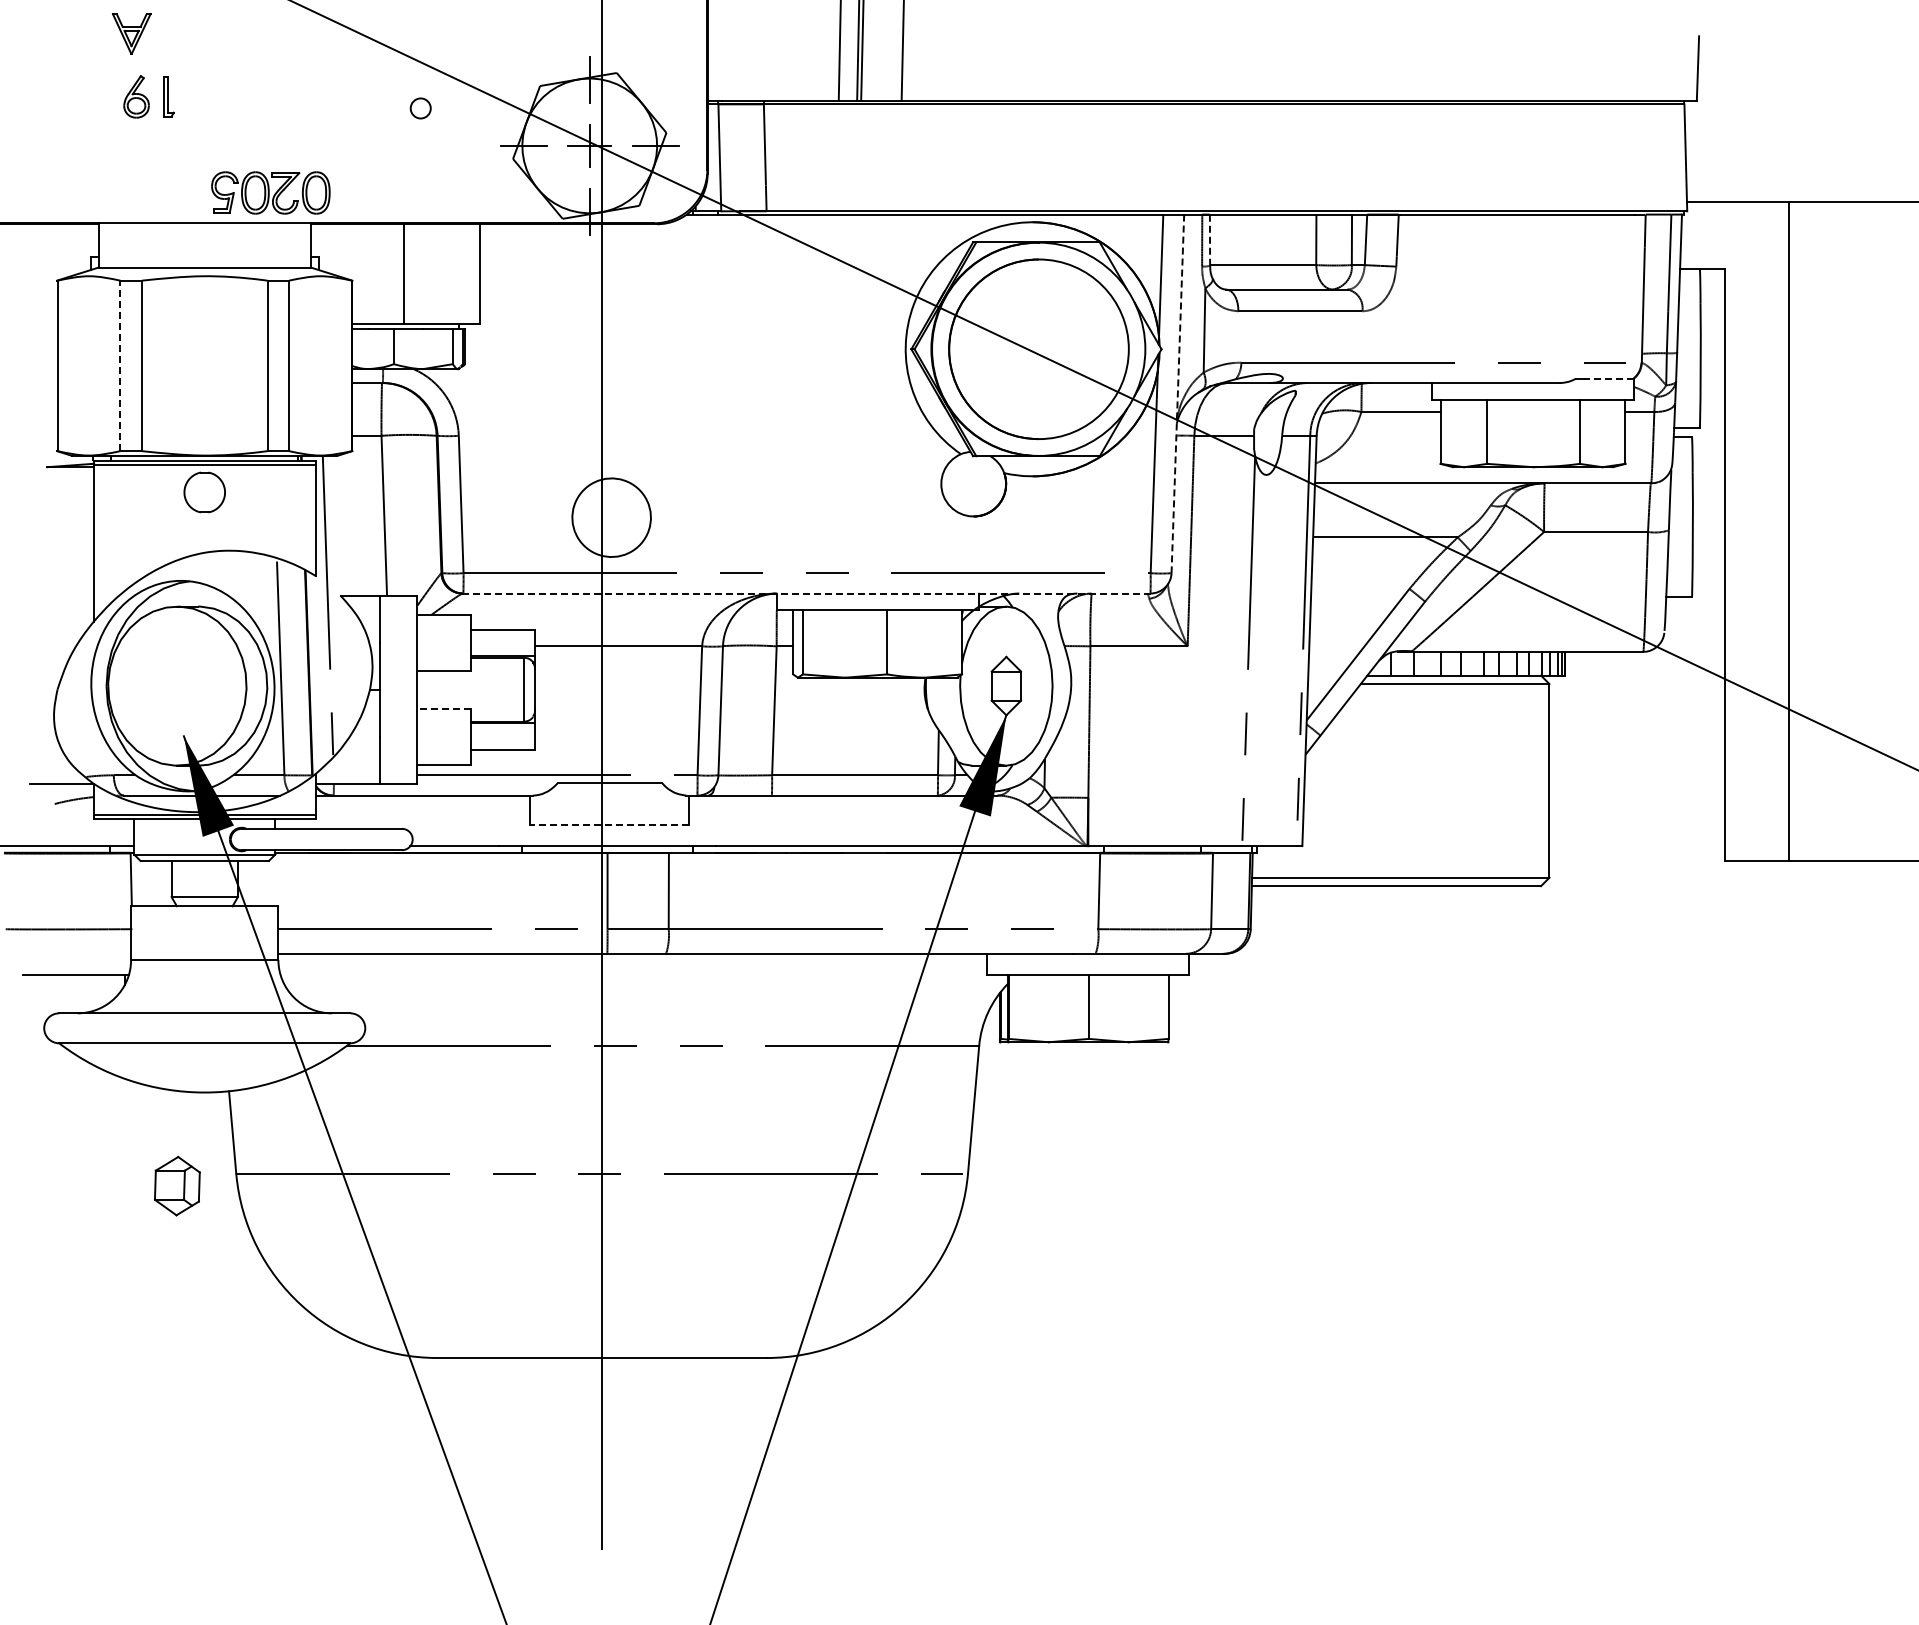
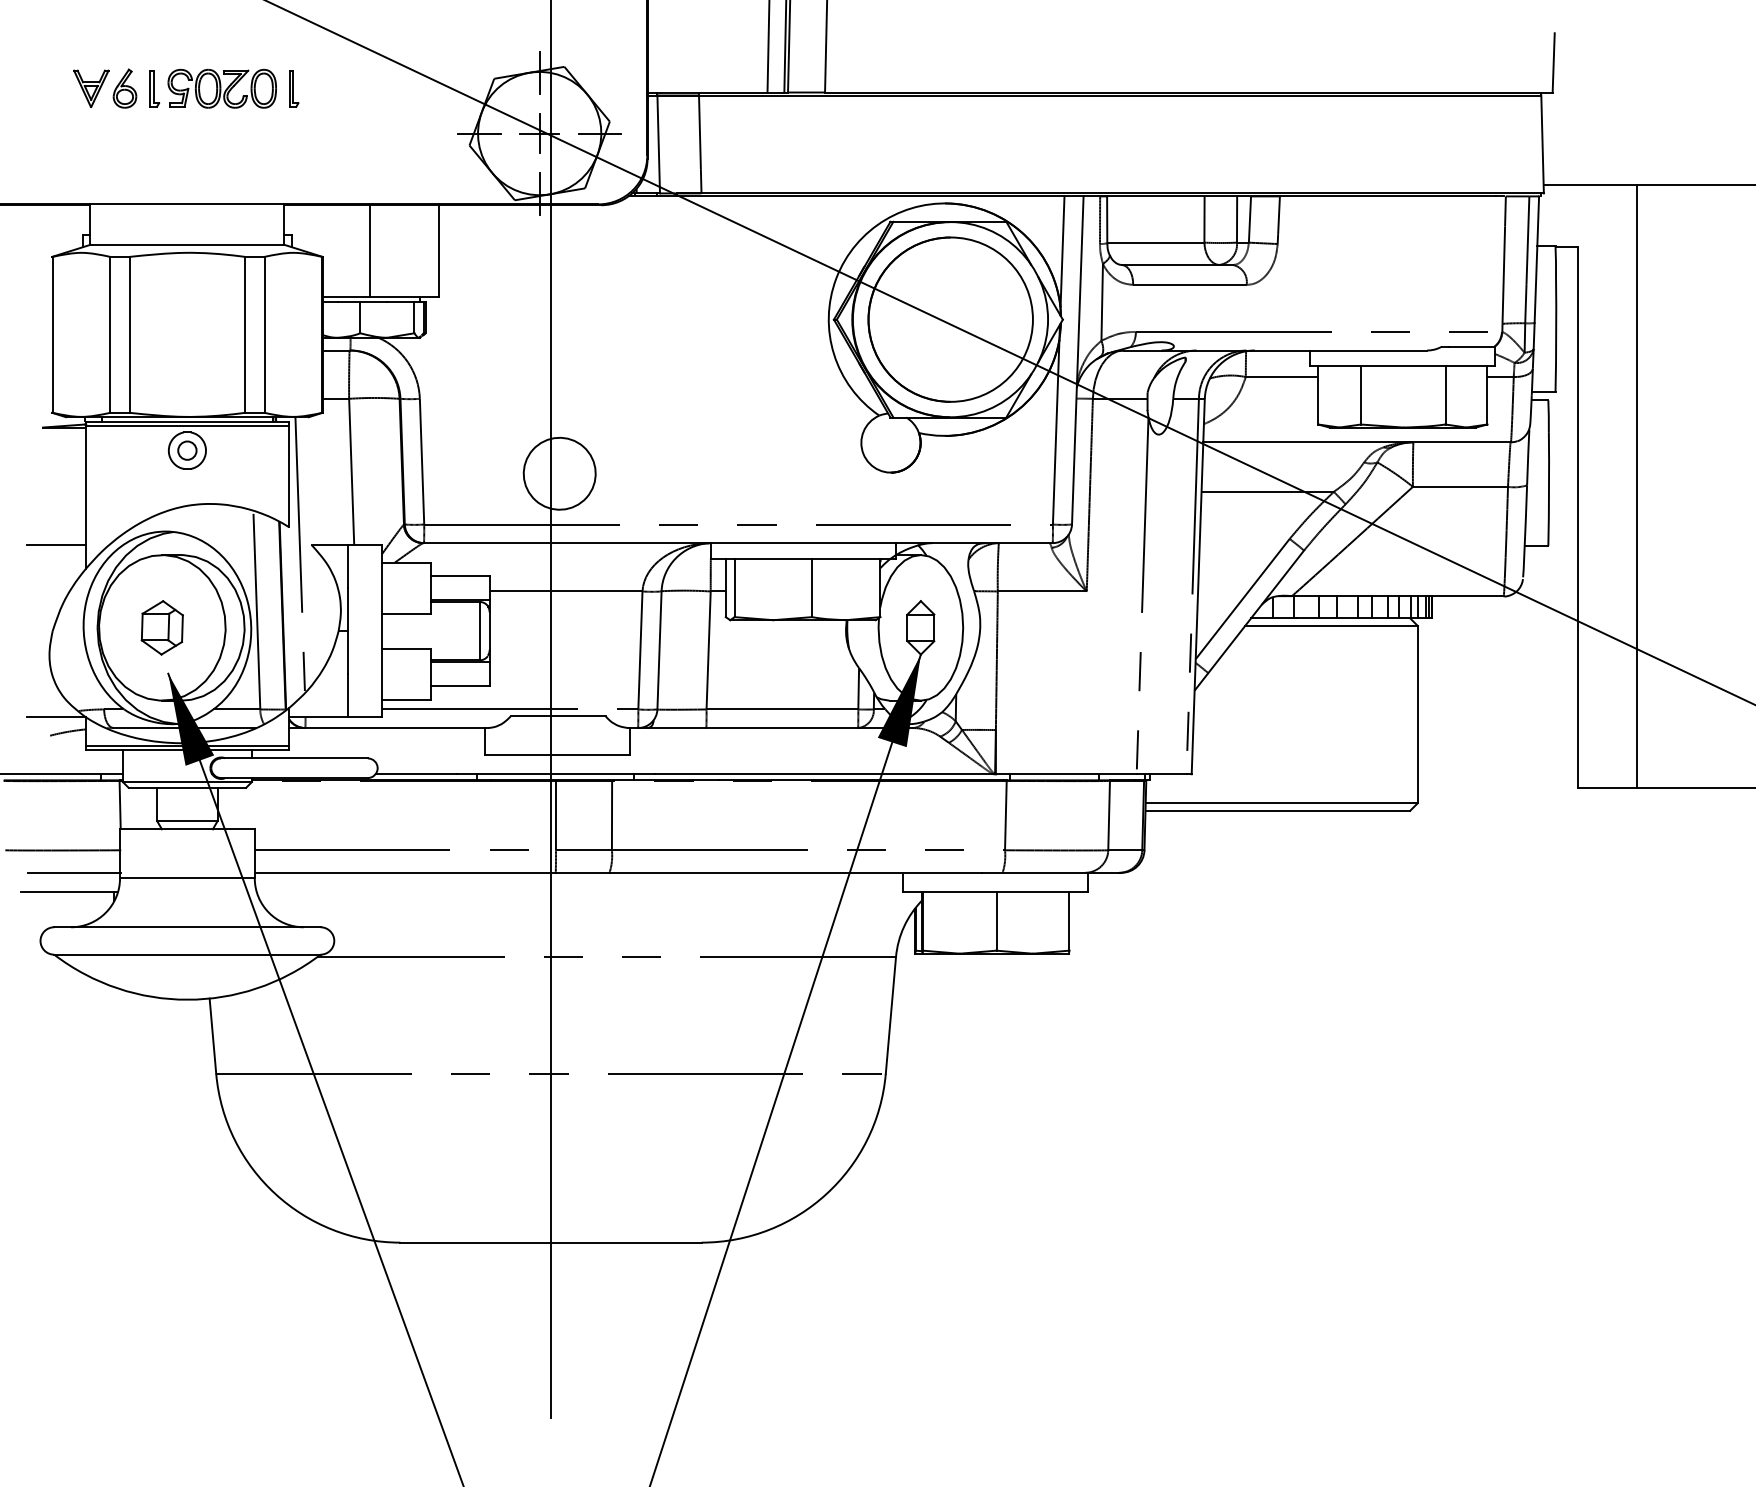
part: (131, 33) -> (91, 88), moved
part: (321, 96) -> (294, 88), added
circle: (420, 108) -> (187, 450), moved
part: (270, 192) -> (221, 88), moved
line: (1210, 240) -> (1107, 220), dashed -> solid
line: (120, 365) -> (110, 334), dashed -> solid
line: (1608, 378) -> (1471, 346), dashed -> solid
line: (1177, 394) -> (1077, 361), dashed -> solid
line: (806, 593) -> (738, 543), dashed -> solid
line: (61, 595) -> (56, 544), added
line: (444, 708) -> (406, 648), dashed -> solid
line: (609, 825) -> (557, 755), dashed -> solid
line: (81, 953) -> (74, 872), added
part: (177, 1185) -> (162, 627), moved

